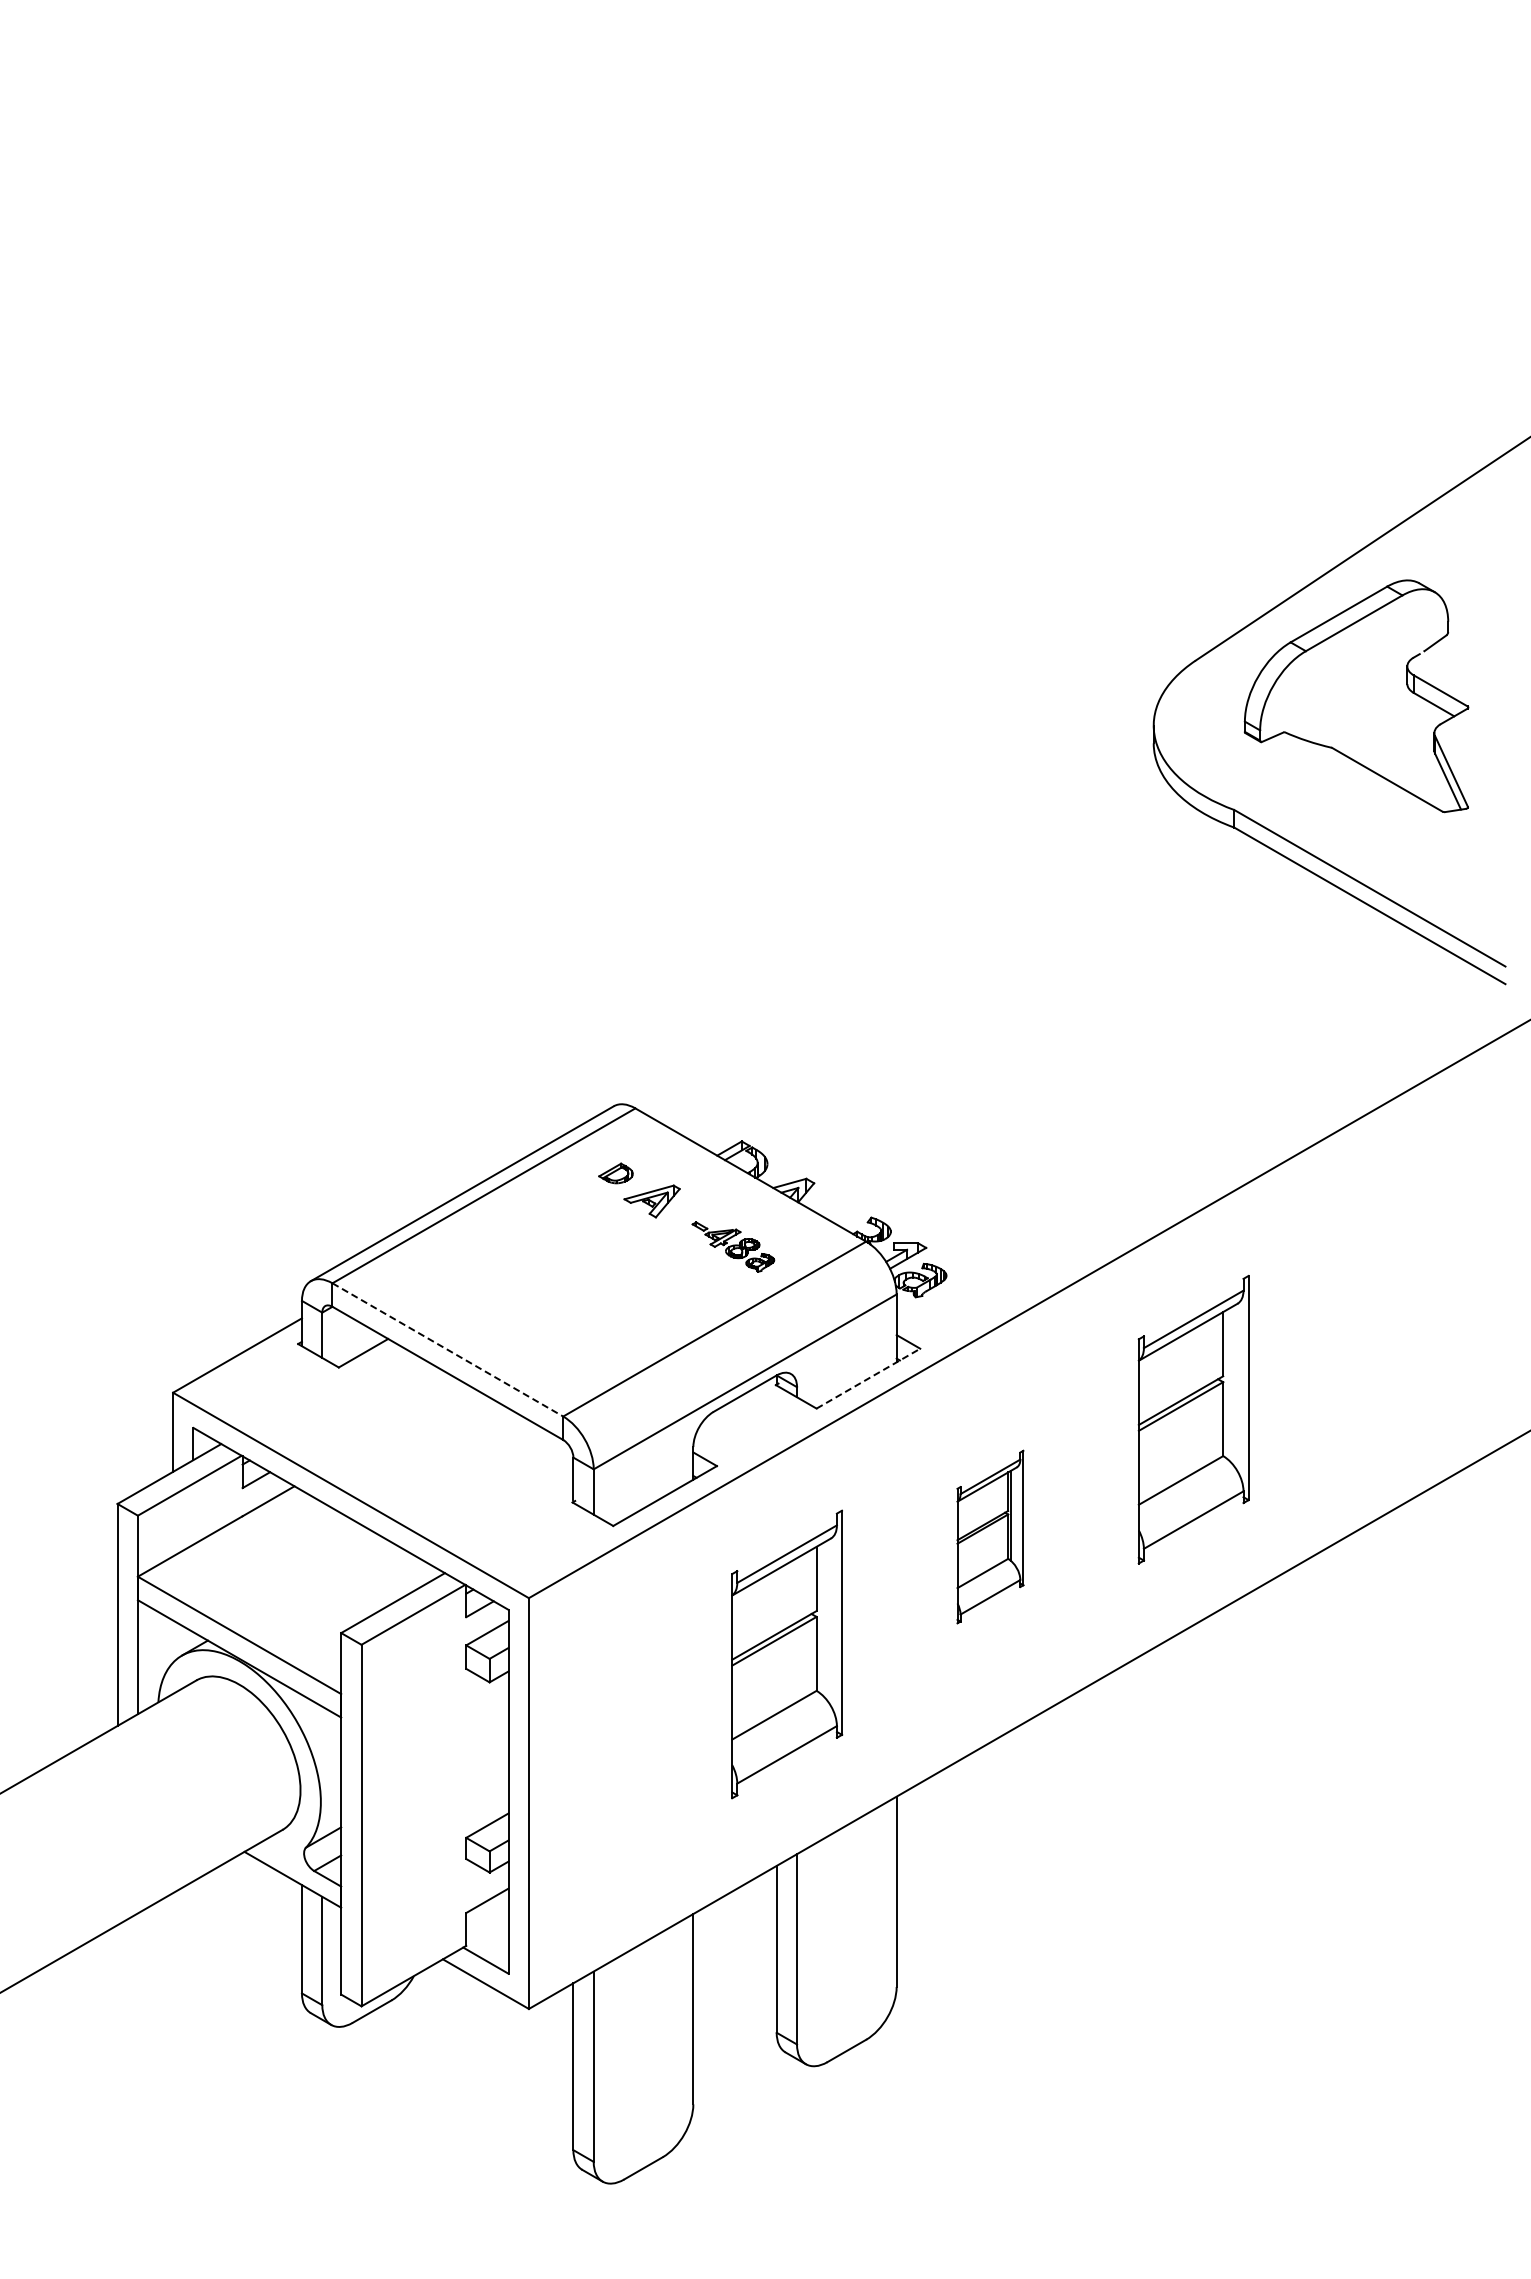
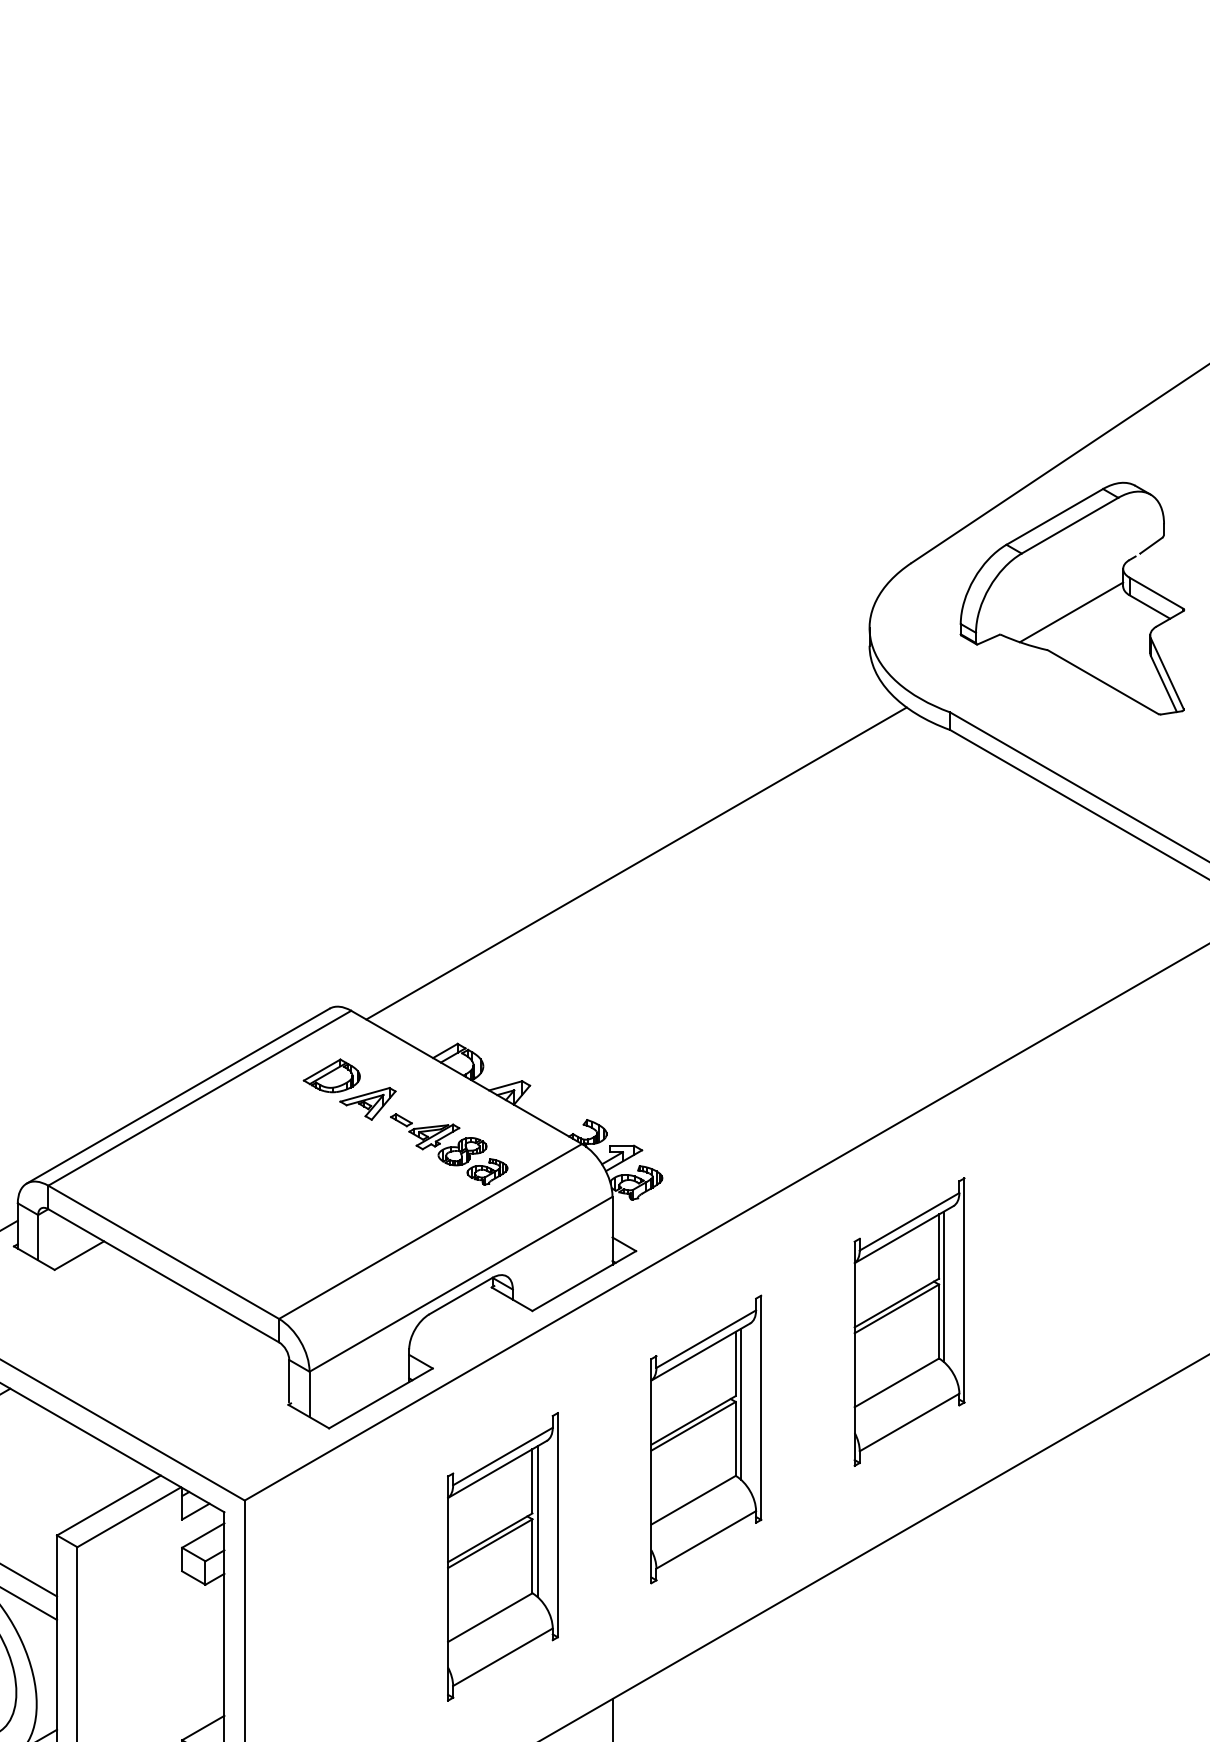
line: (1355, 709) -> (1071, 611), added
line: (920, 961) -> (636, 863), added
part: (615, 1173) -> (331, 1075), size x1.67
part: (733, 1246) -> (449, 1148), size x1.43
line: (448, 1350) -> (164, 1252), dashed -> solid
line: (868, 1378) -> (584, 1280), dashed -> solid
line: (1228, 1384) -> (944, 1286), added
part: (990, 1536) -> (706, 1438), size x1.67
line: (821, 1618) -> (537, 1520), added

